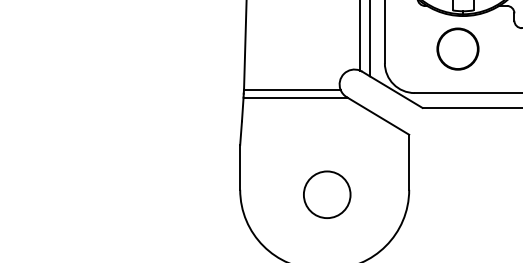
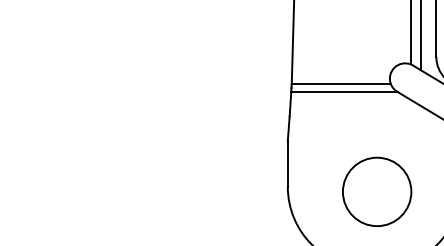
circle: (326, 194) -> (376, 191), size x1.43

